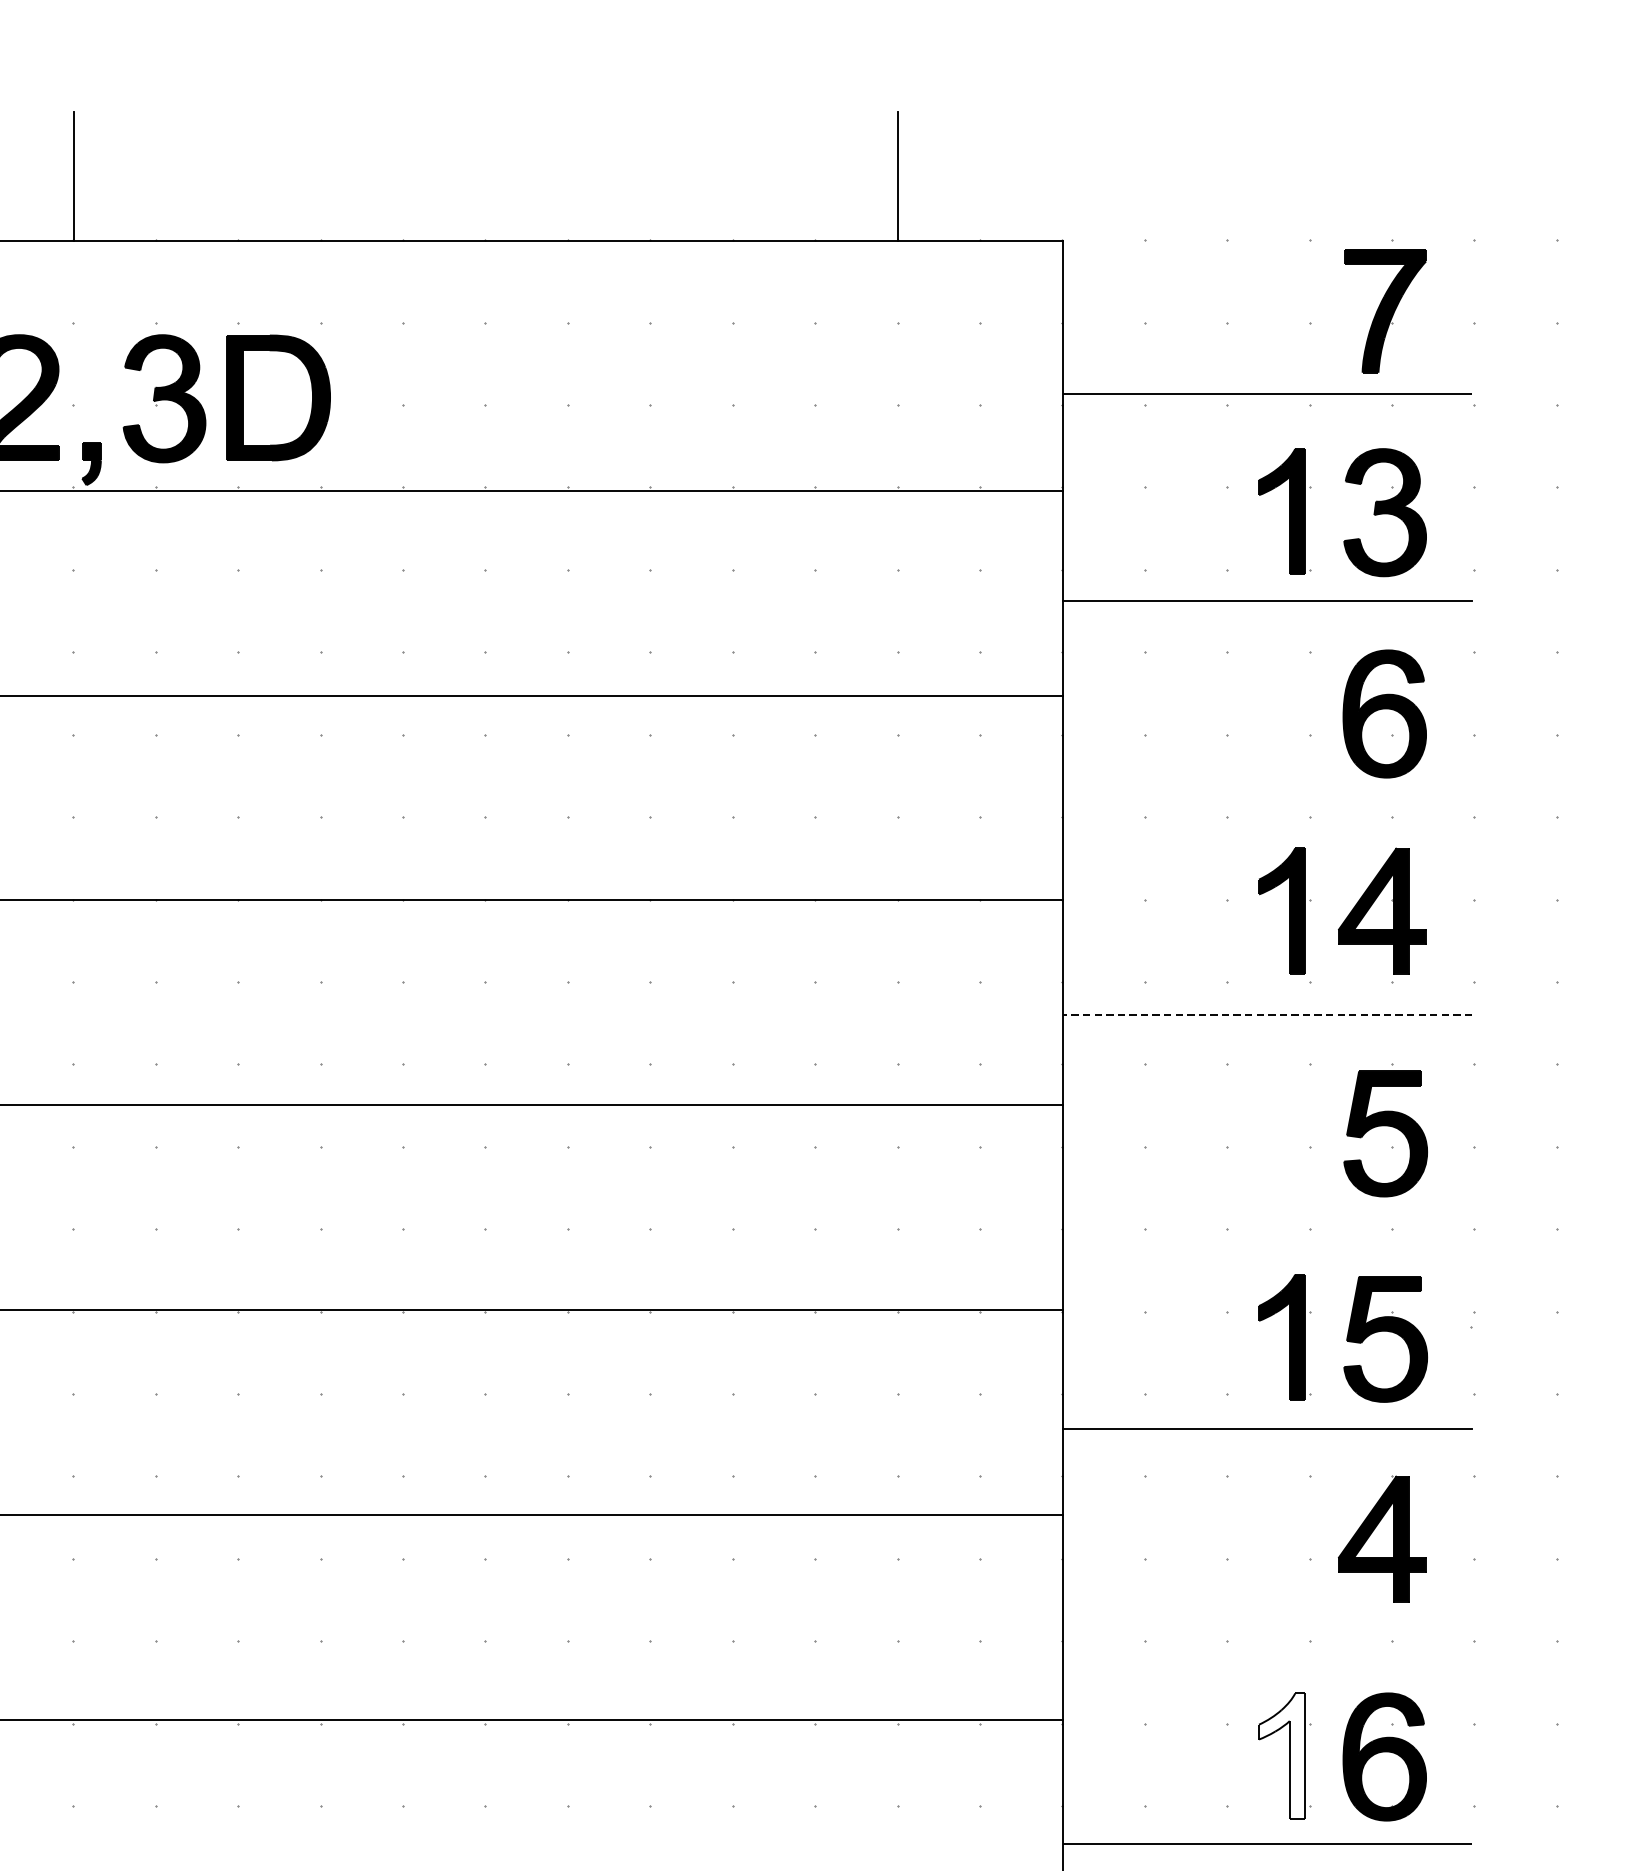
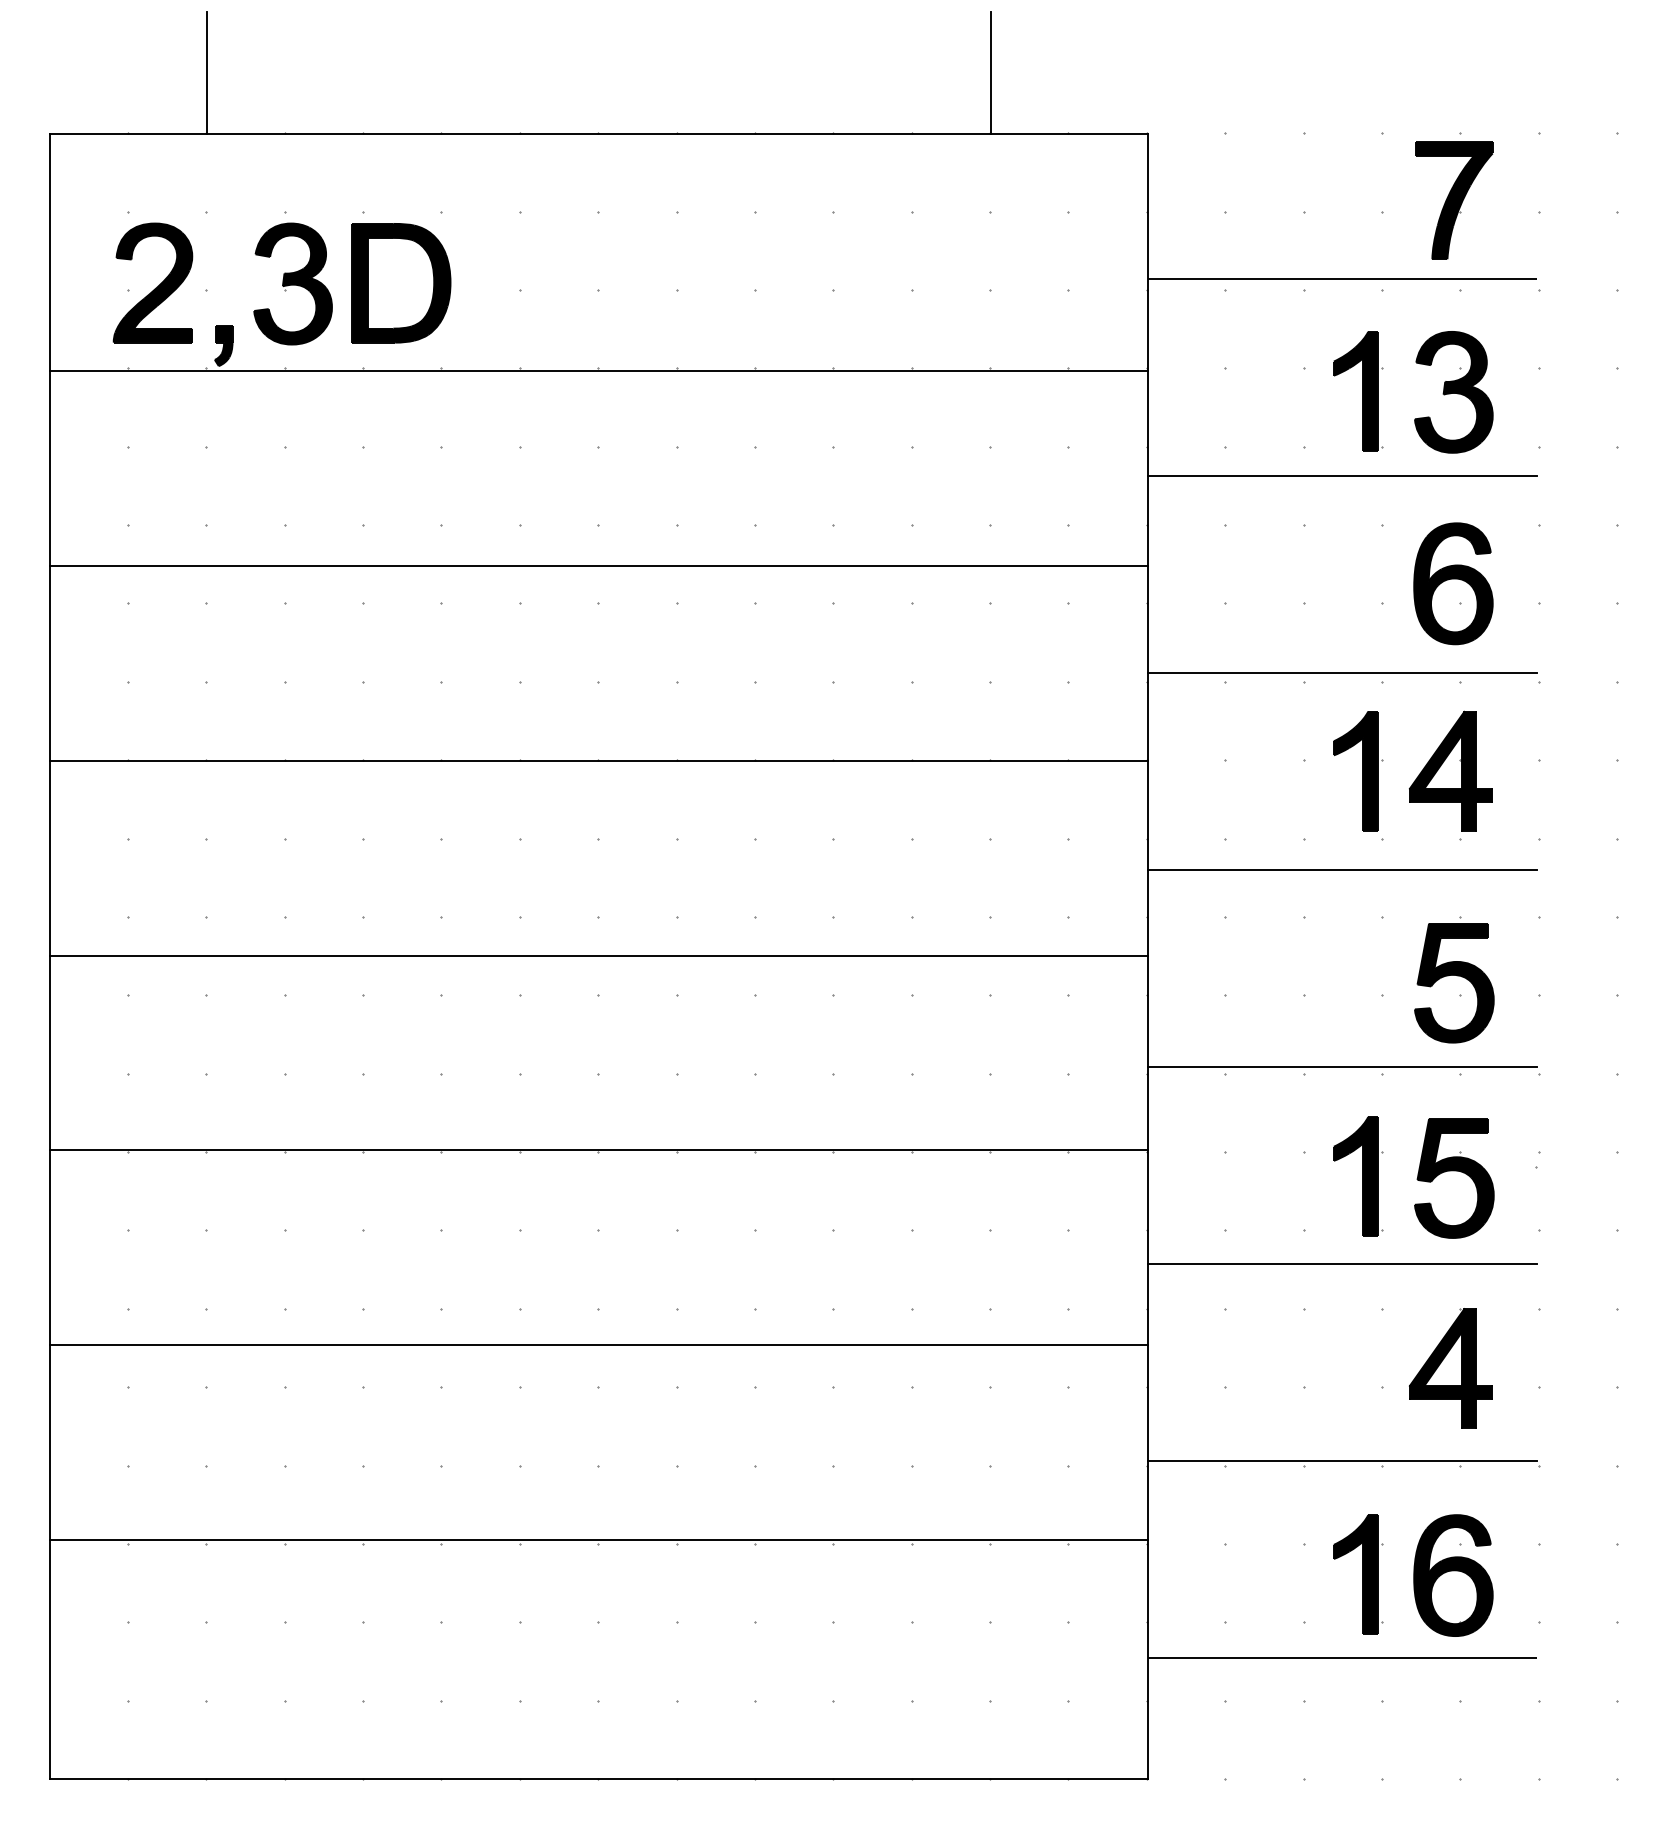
line: (1267, 808) -> (1341, 673), added
line: (1267, 1015) -> (1341, 870), dashed -> solid
line: (1267, 1222) -> (1341, 1067), added
line: (1267, 1635) -> (1341, 1460), added
fill: (1281, 1755) -> (1355, 1574), added

